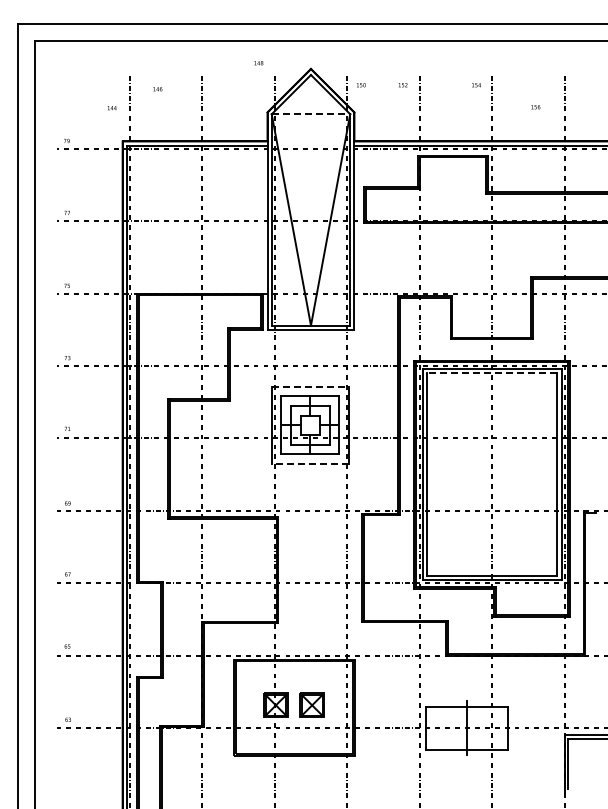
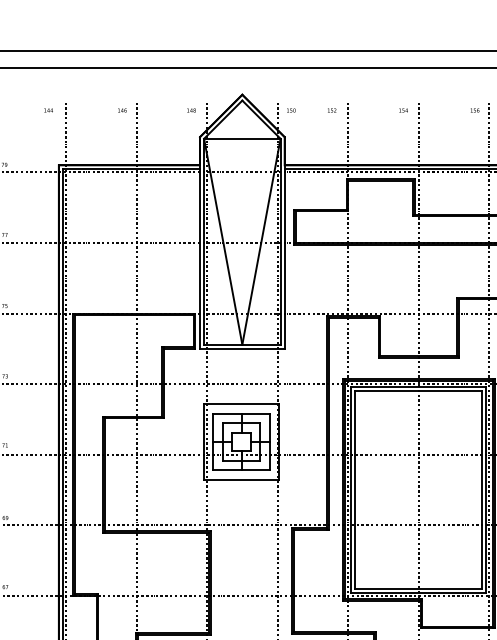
text: (258, 63) -> (191, 110), moved
text: (157, 89) -> (122, 110), moved
text: (535, 107) -> (474, 110), moved
text: (111, 108) -> (48, 110), moved
line: (311, 114) -> (242, 139), dashed -> solid
line: (491, 373) -> (418, 391), dashed -> solid
line: (310, 386) -> (241, 404), dashed -> solid
line: (310, 464) -> (241, 480), dashed -> solid

